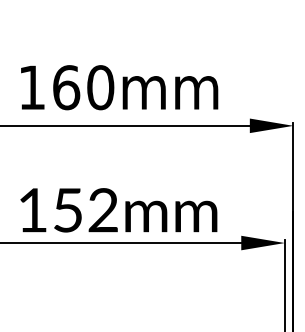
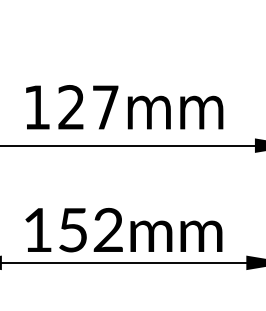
text: (83, 87) -> (88, 107), 160mm -> 127mm

